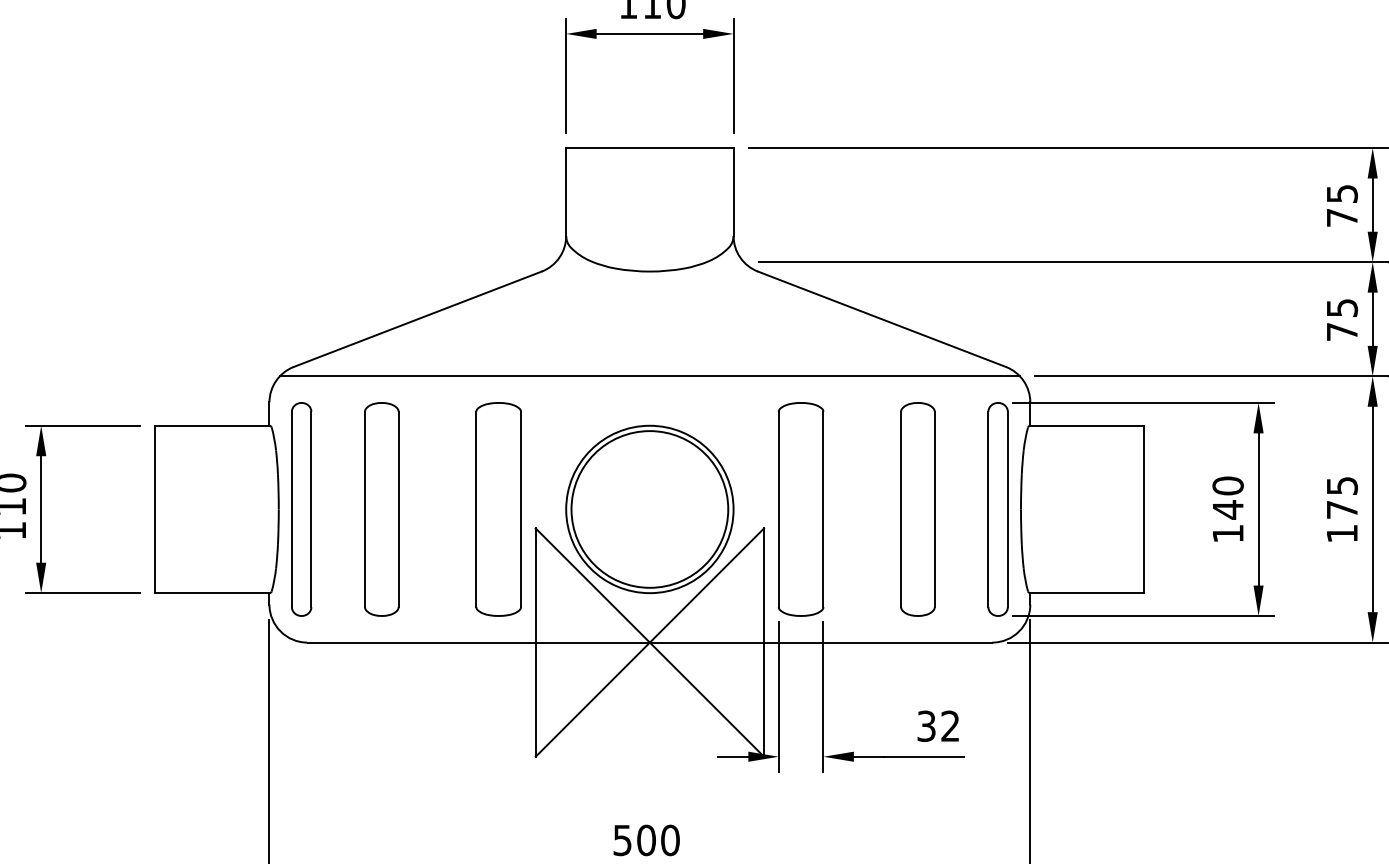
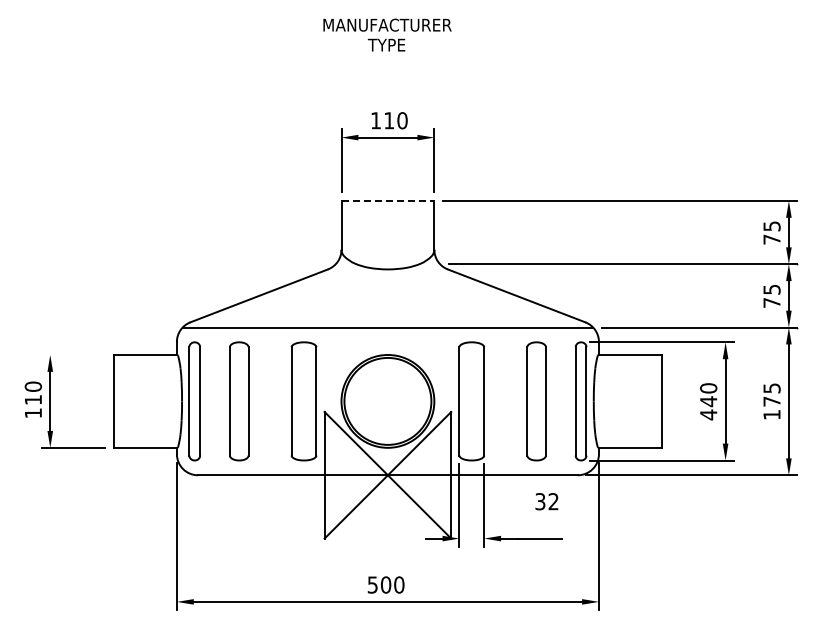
line: (650, 147) -> (388, 200), solid -> dashed
line: (83, 424) -> (73, 354), removed
text: (1227, 533) -> (708, 414), 140 -> 440
text: (937, 725) -> (546, 501), moved

